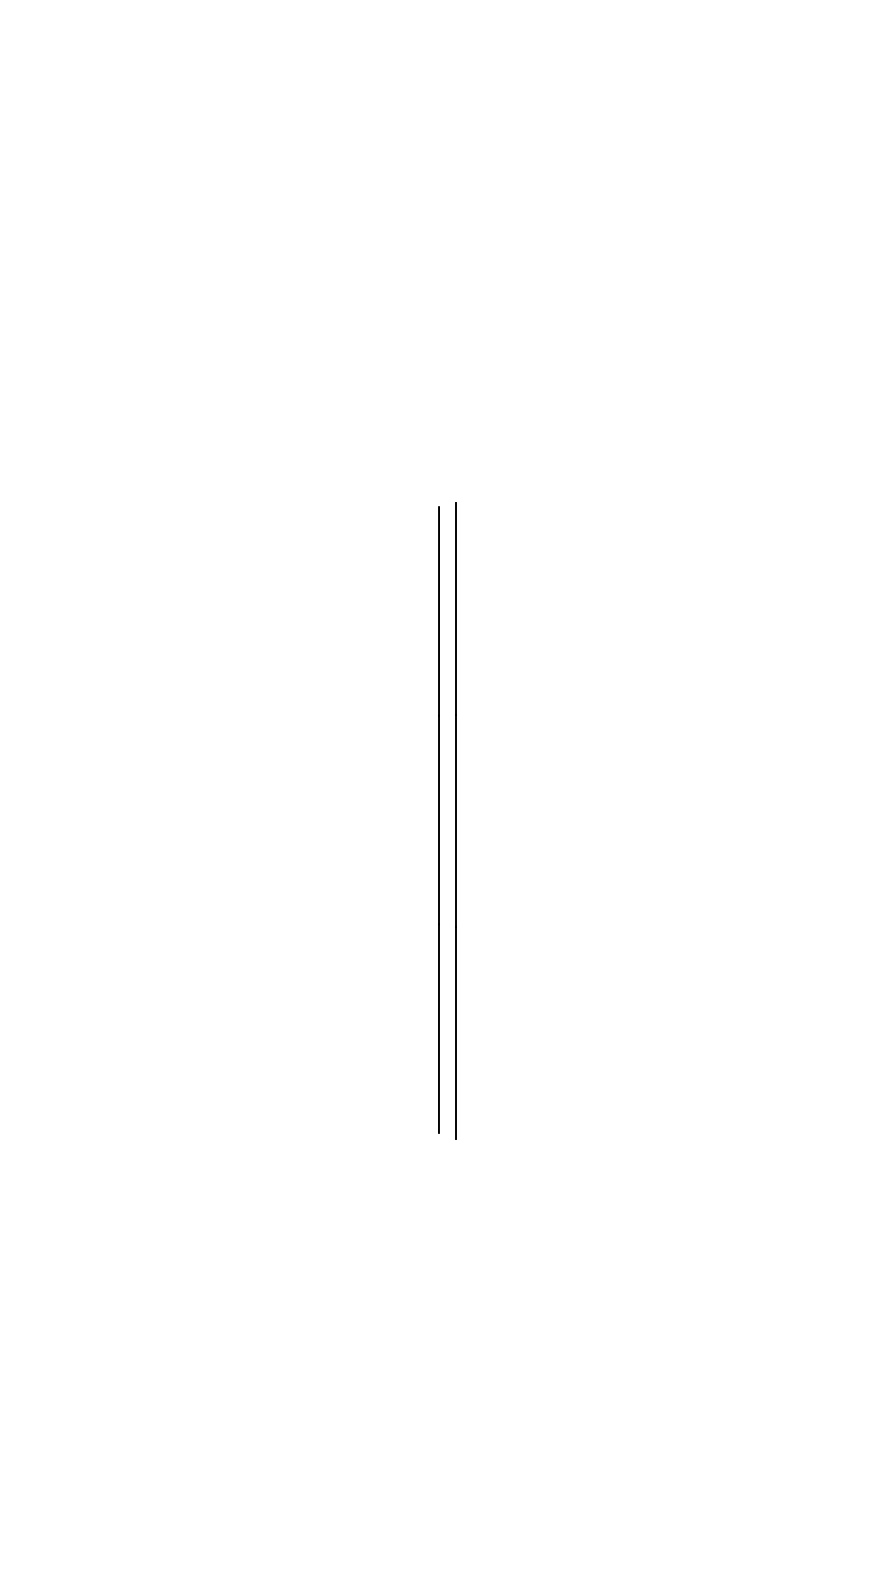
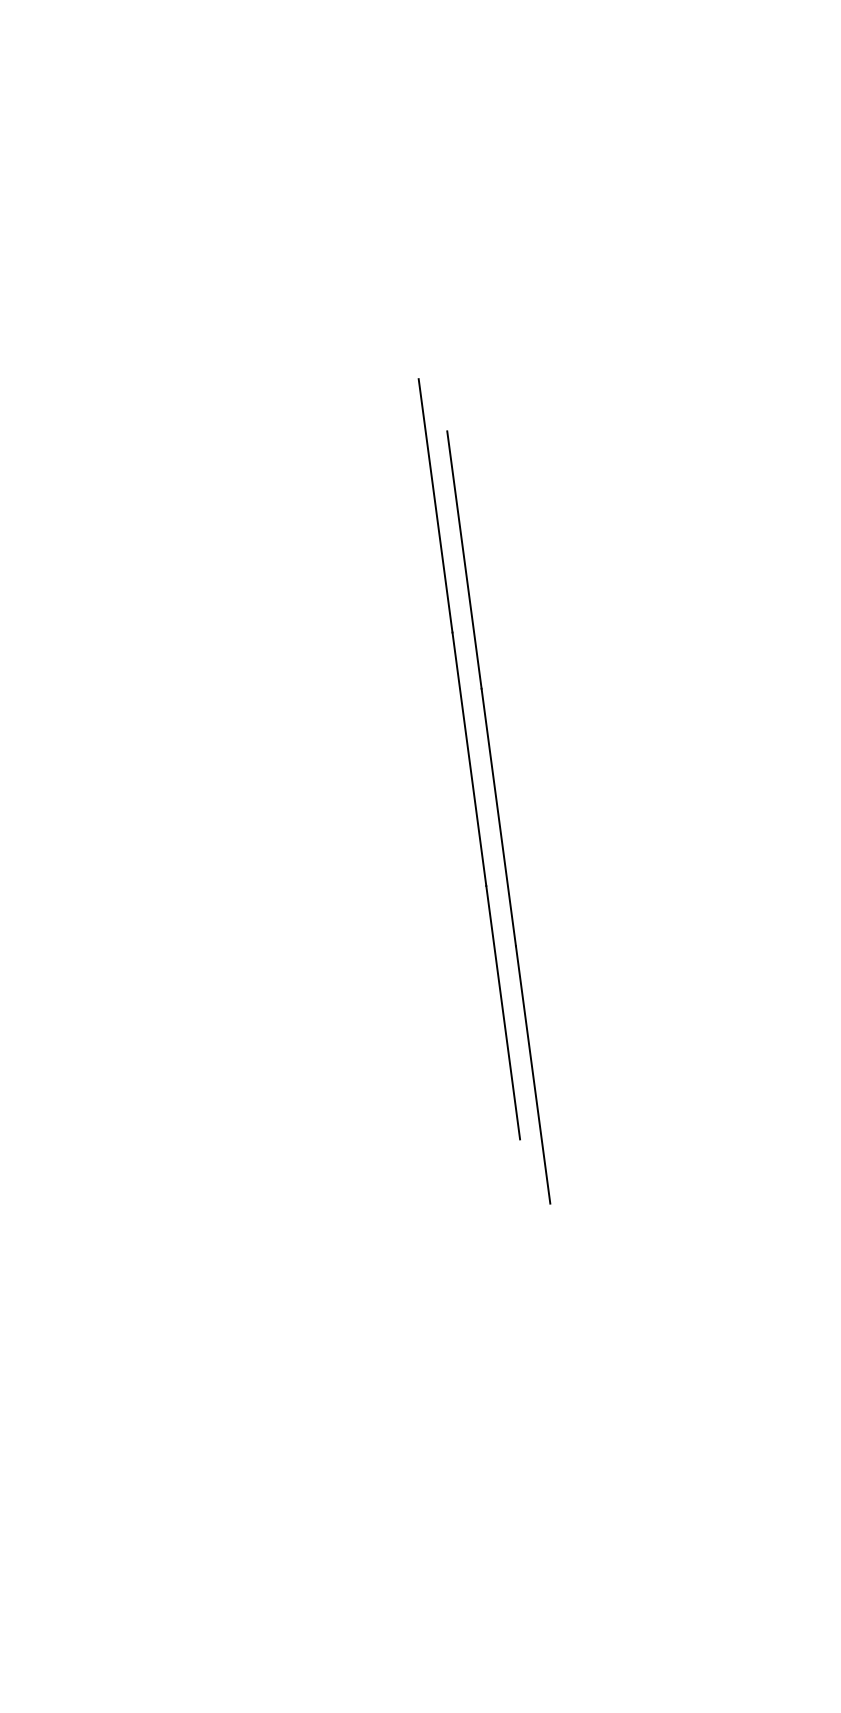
line: (455, 820) -> (497, 816), moved

